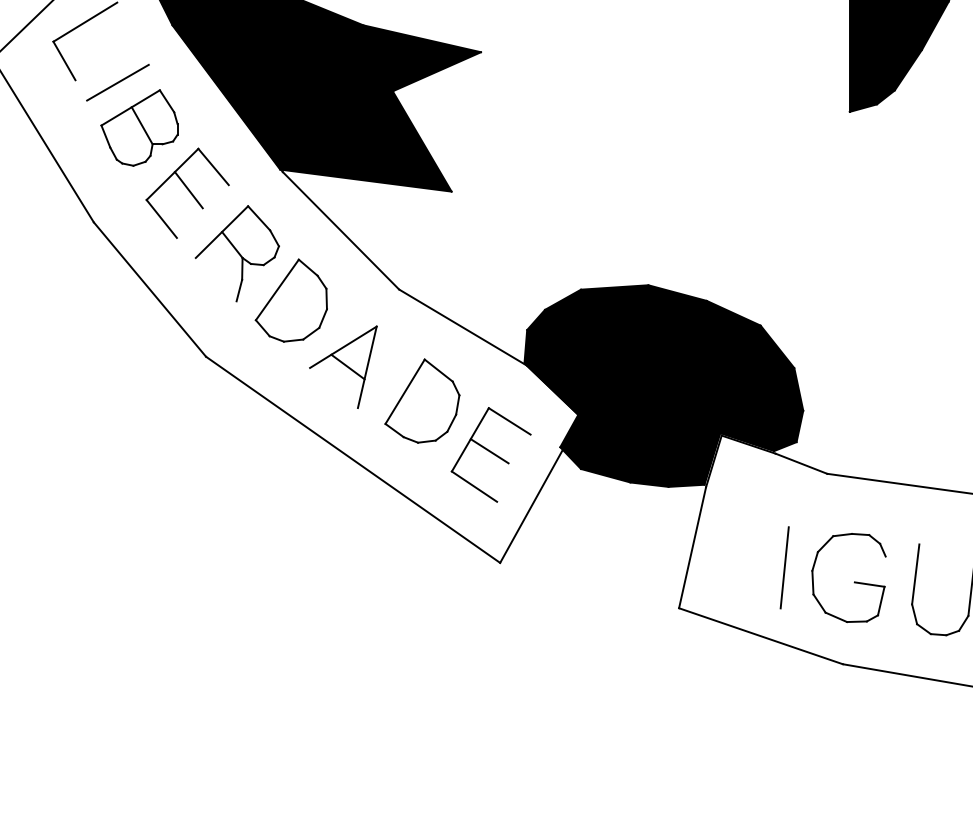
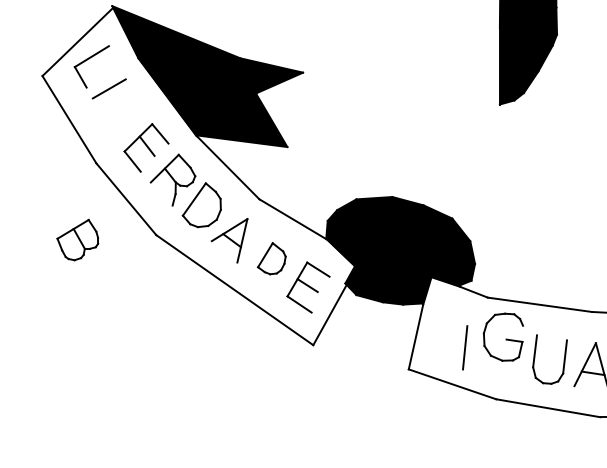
part: (138, 126) -> (77, 239), moved
part: (421, 400) -> (271, 258), size x0.7
part: (847, 576) -> (502, 336), moved

